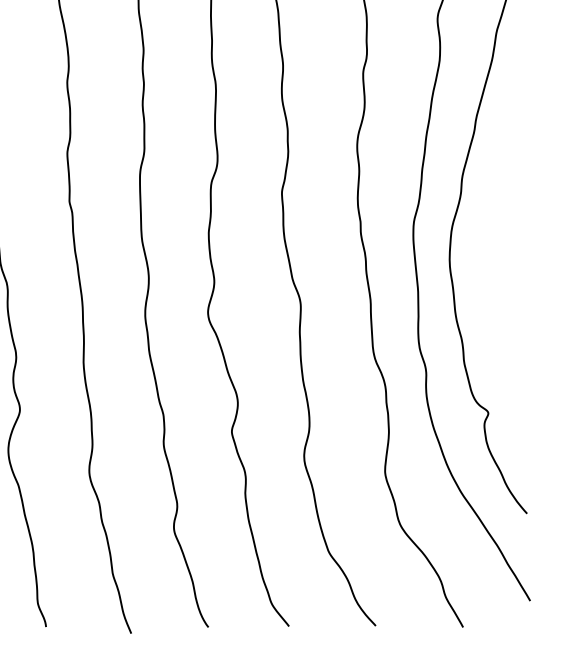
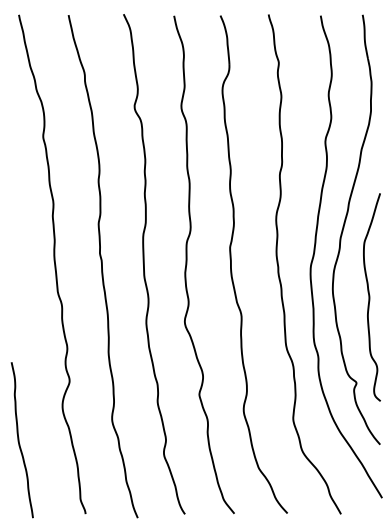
curve: (511, 273) -> (370, 297), added

